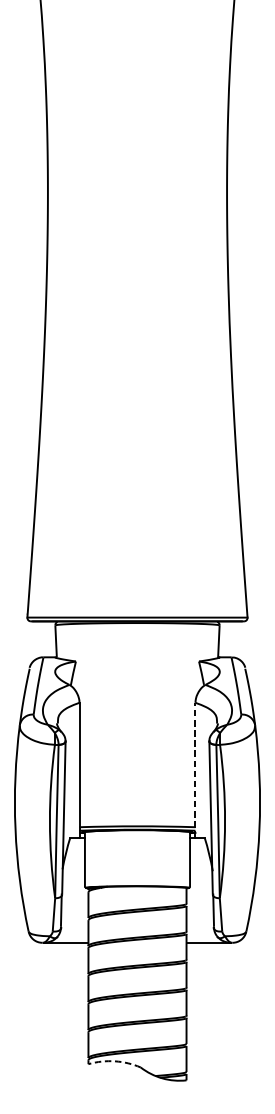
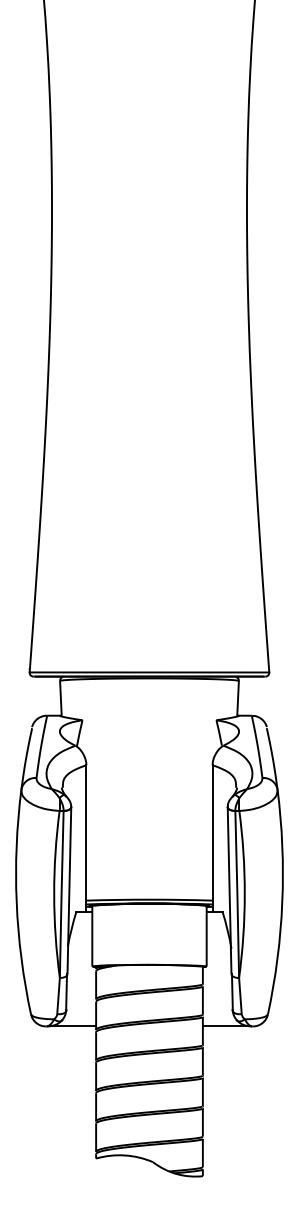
line: (195, 770) -> (212, 838), dashed -> solid
arc: (114, 1061) -> (124, 1155), dashed -> solid

